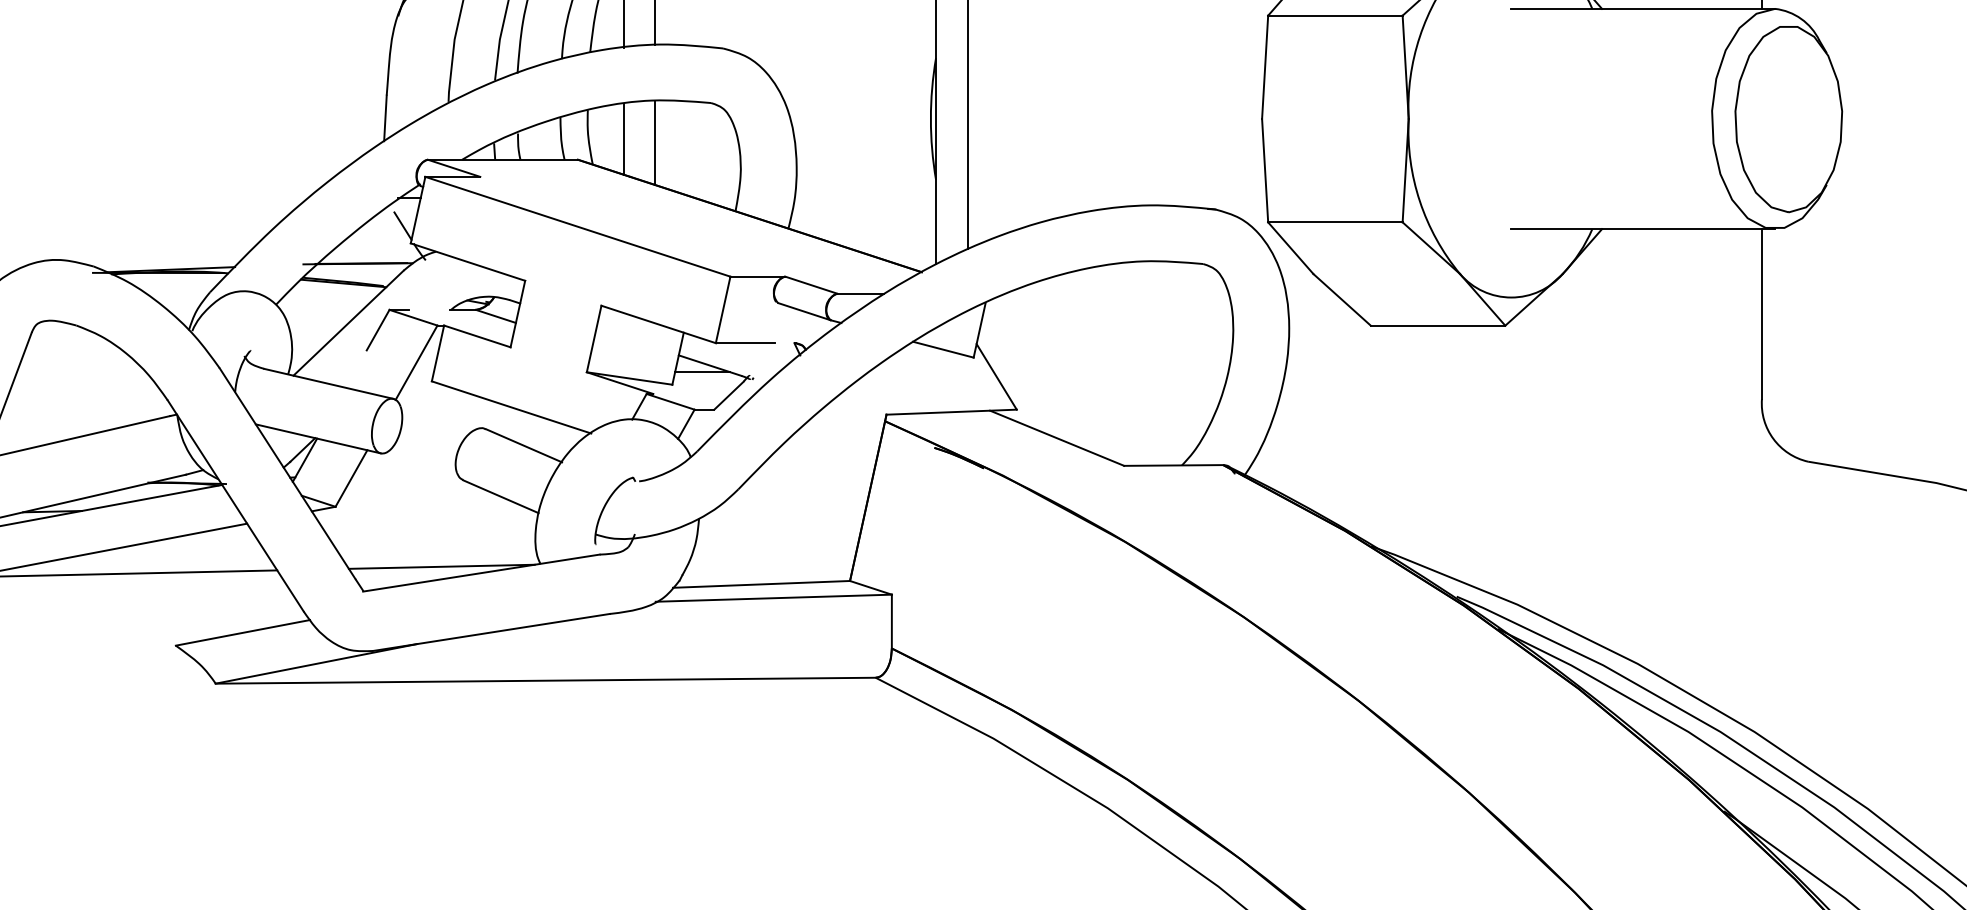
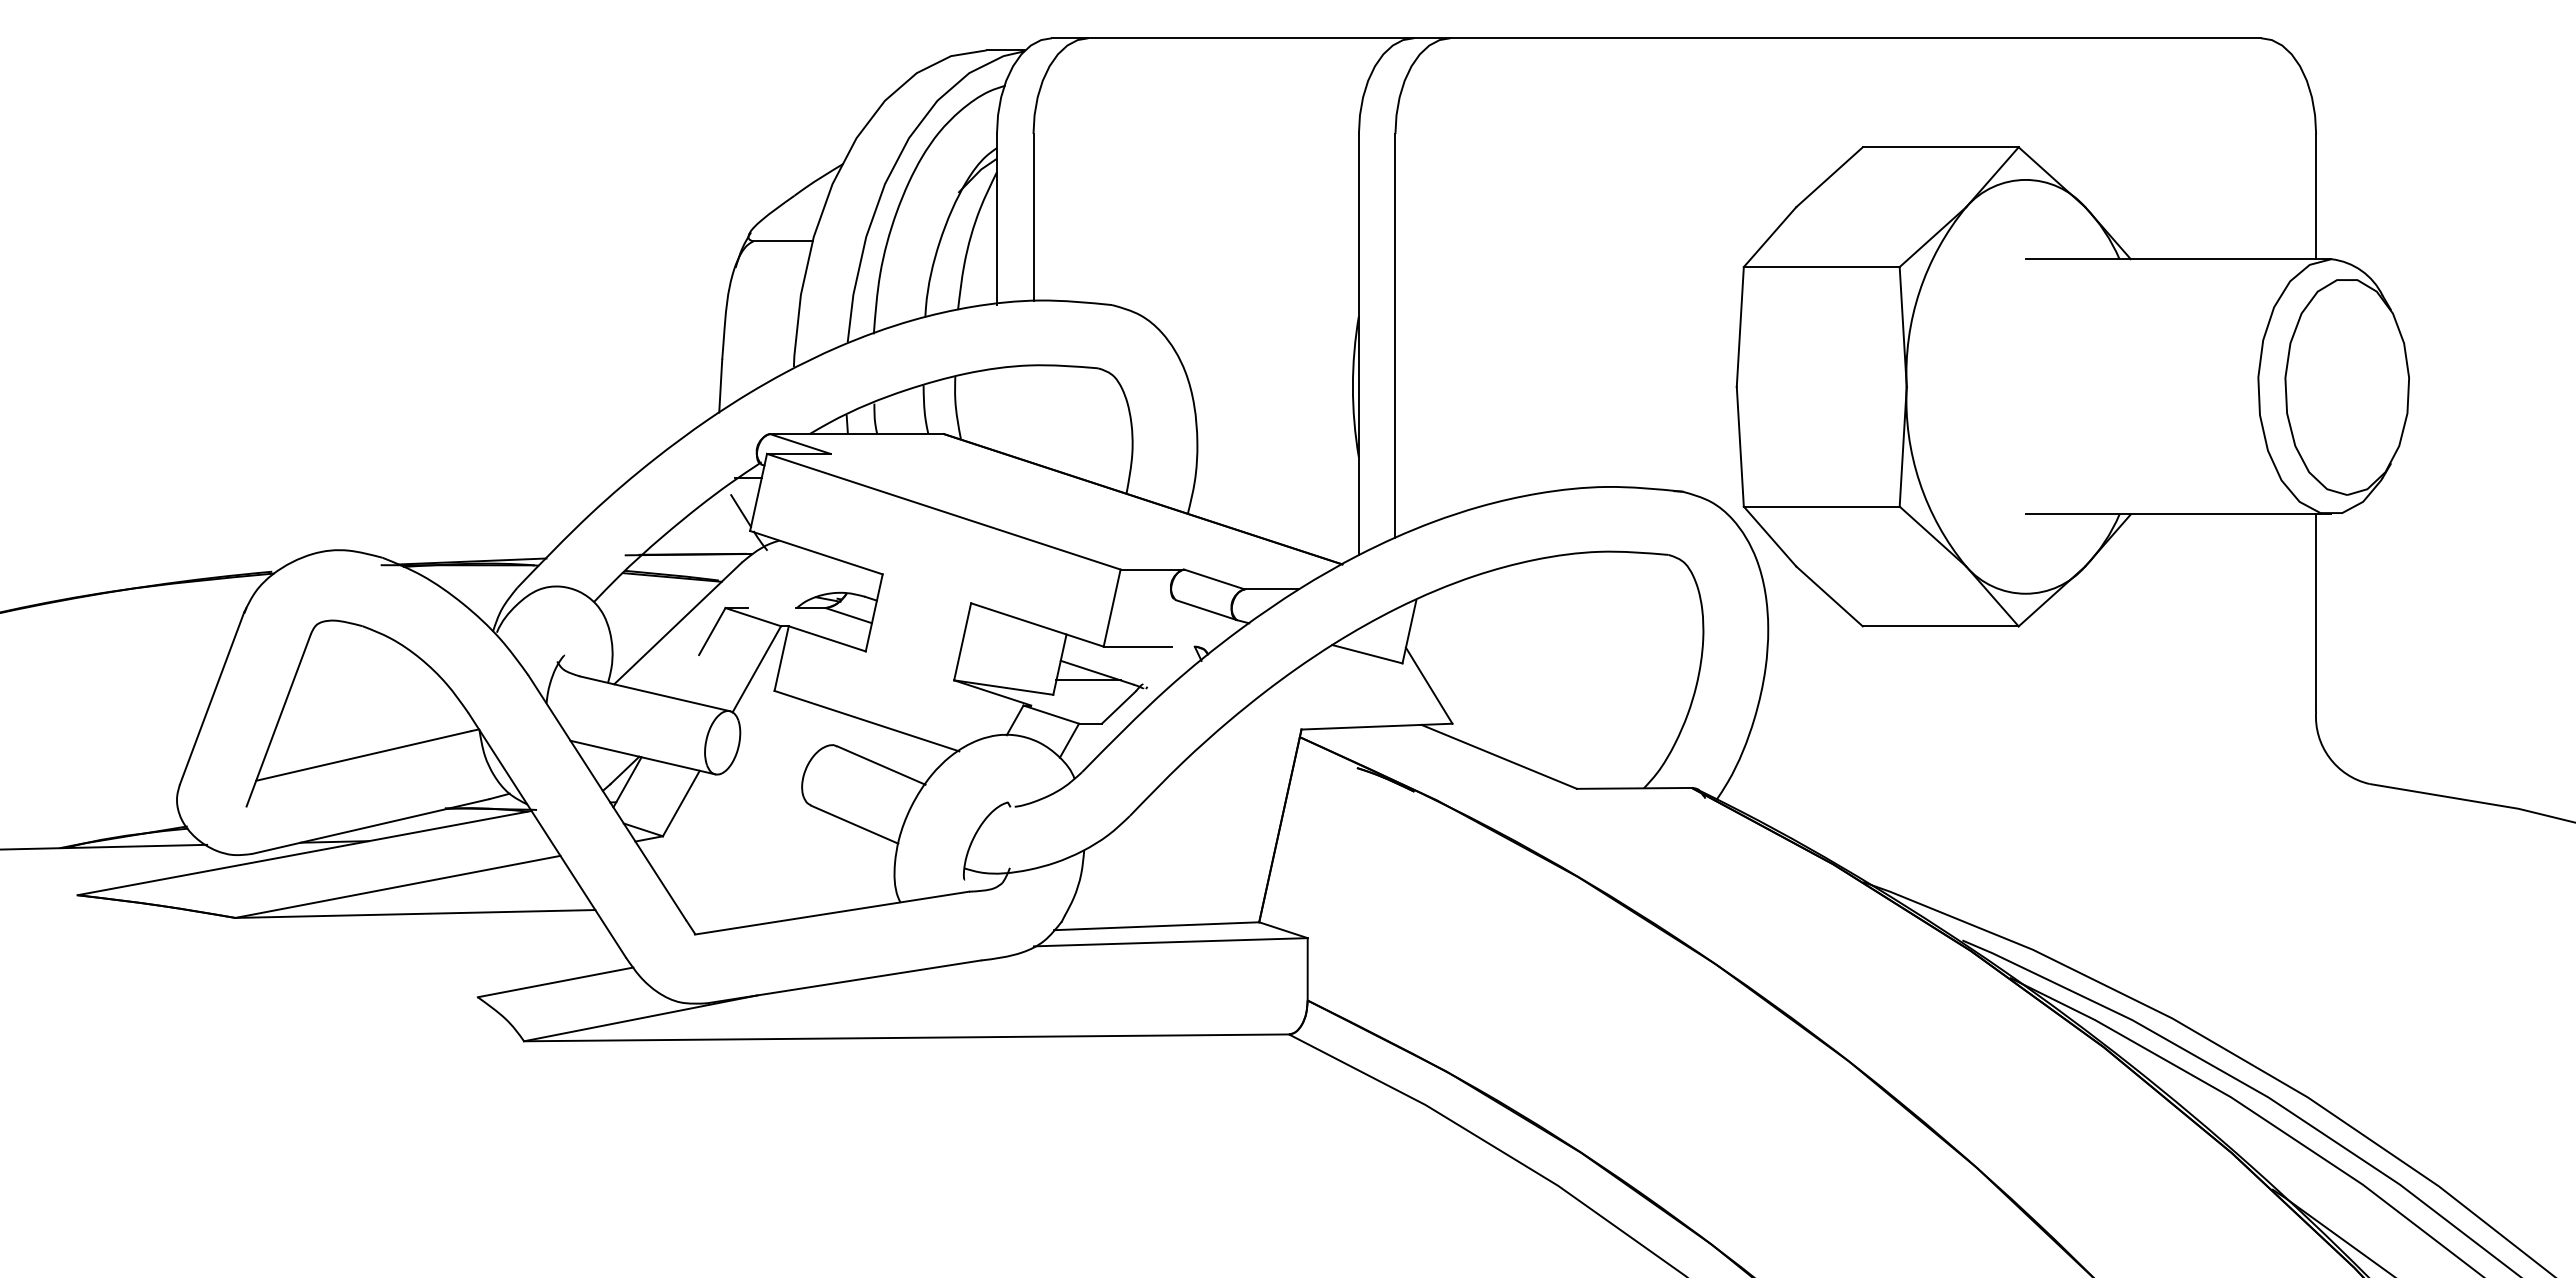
line: (623, 139) -> (996, 410), removed
line: (655, 142) -> (1033, 414), removed
line: (441, 566) -> (785, 905), removed

